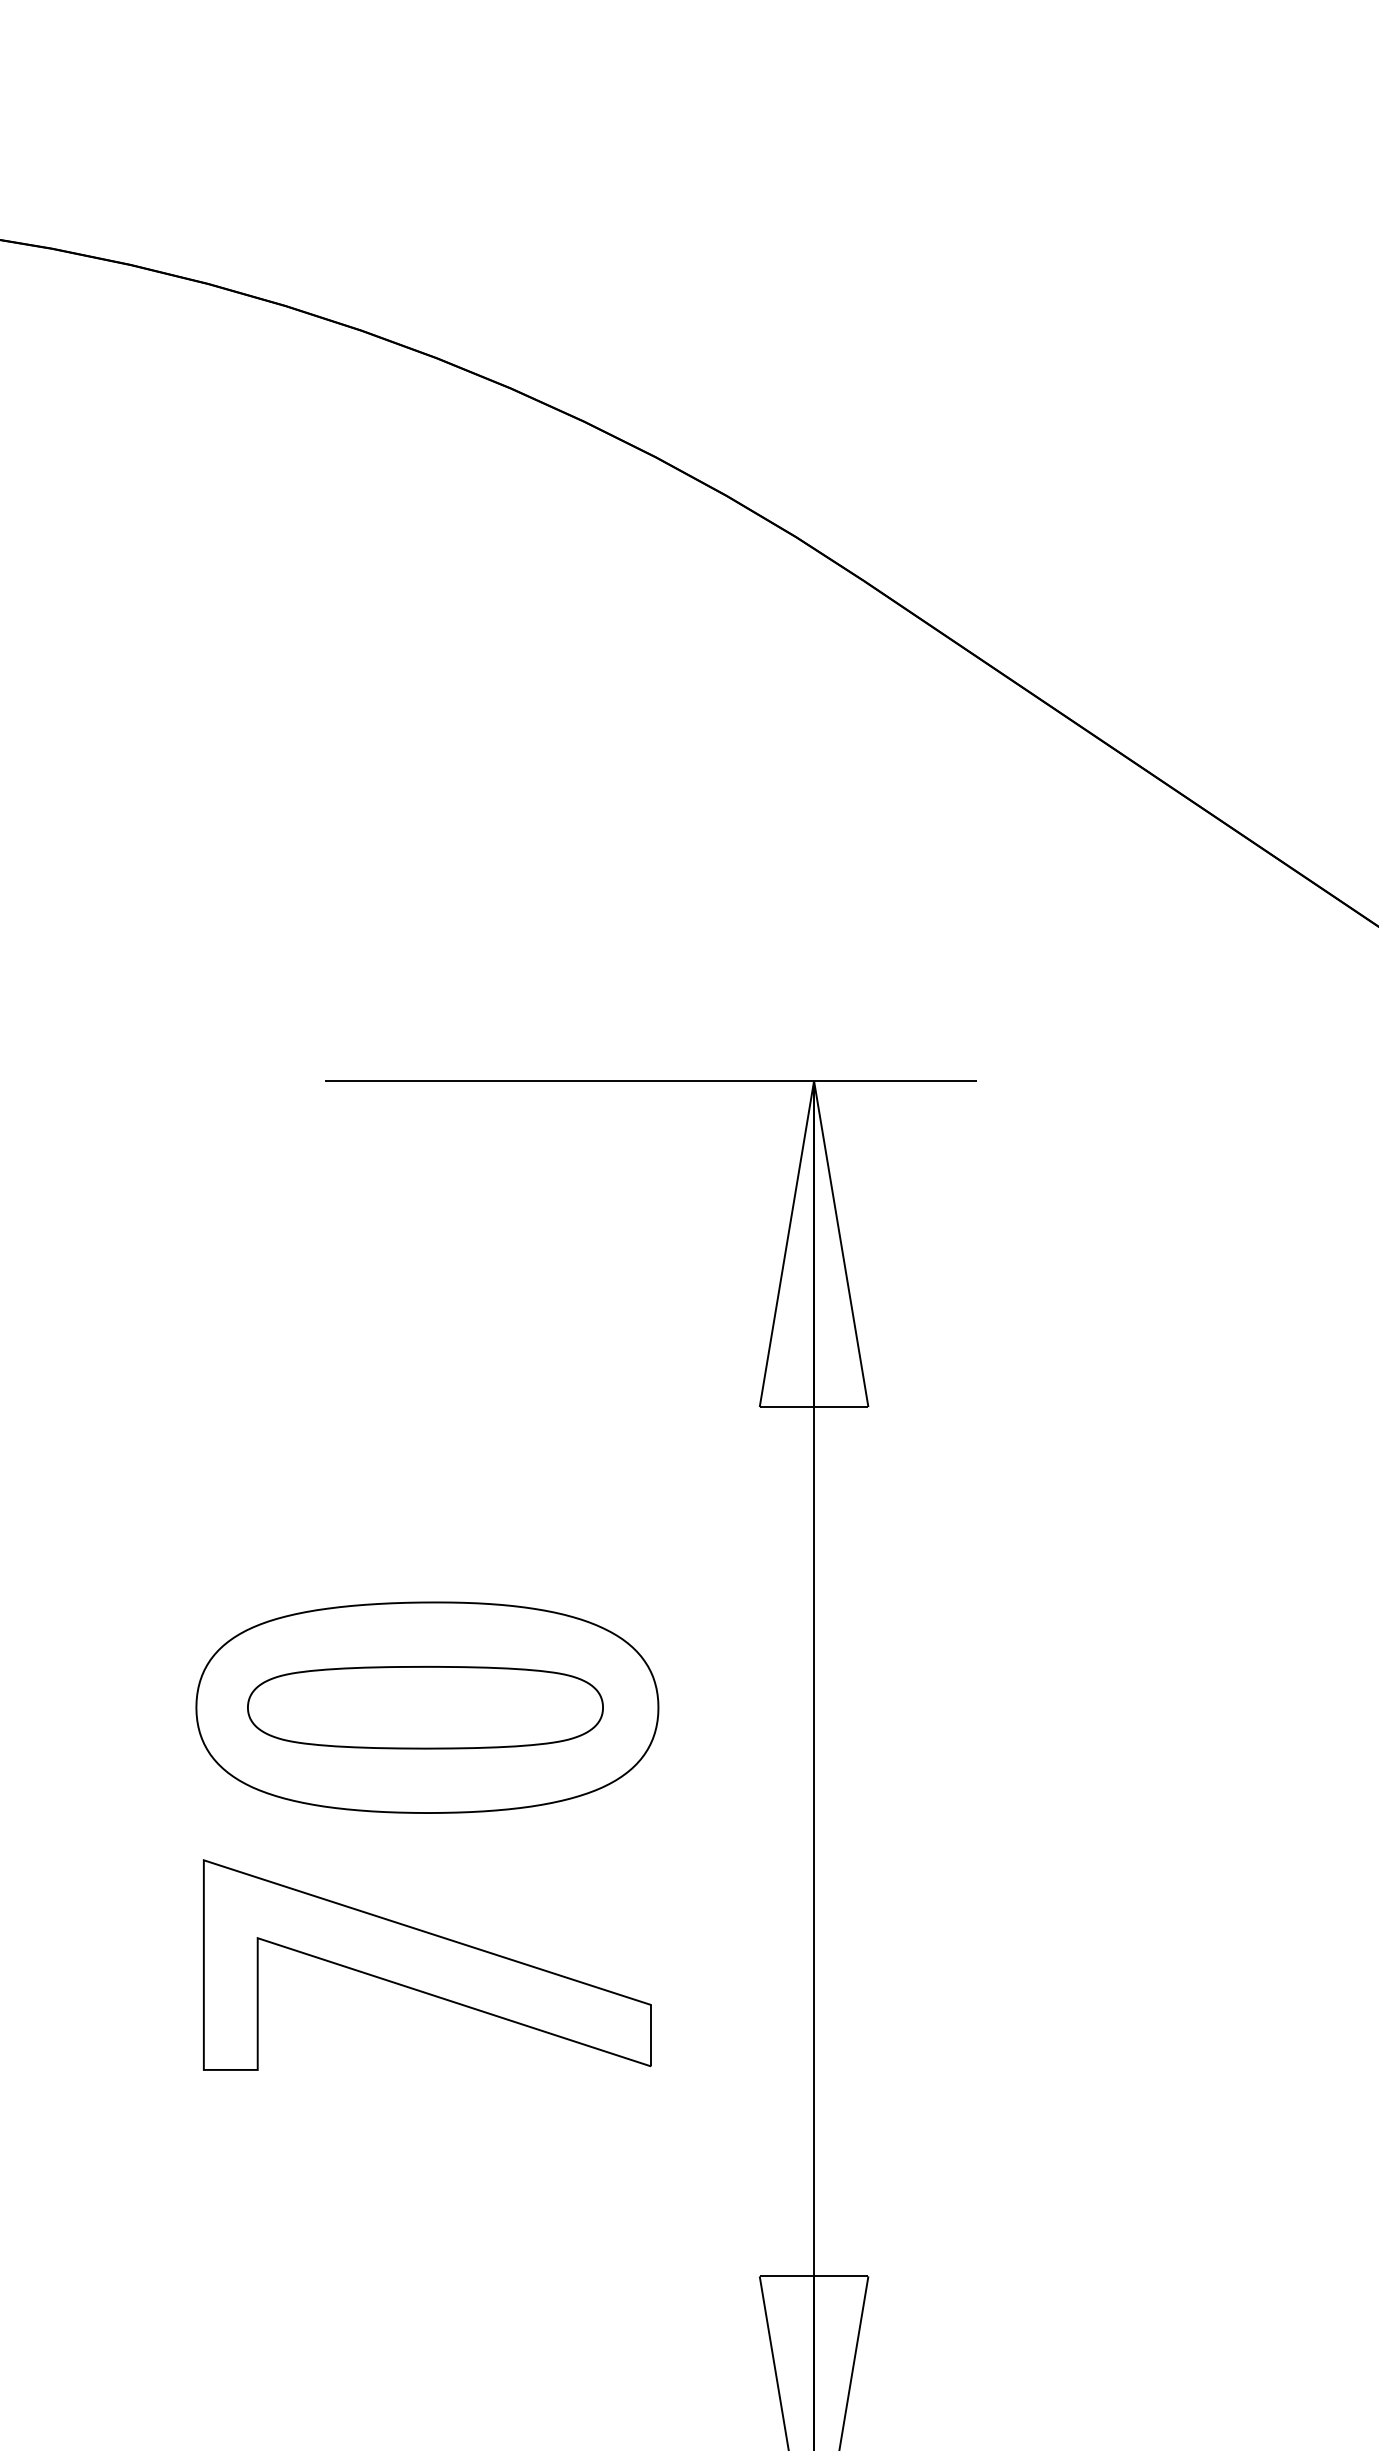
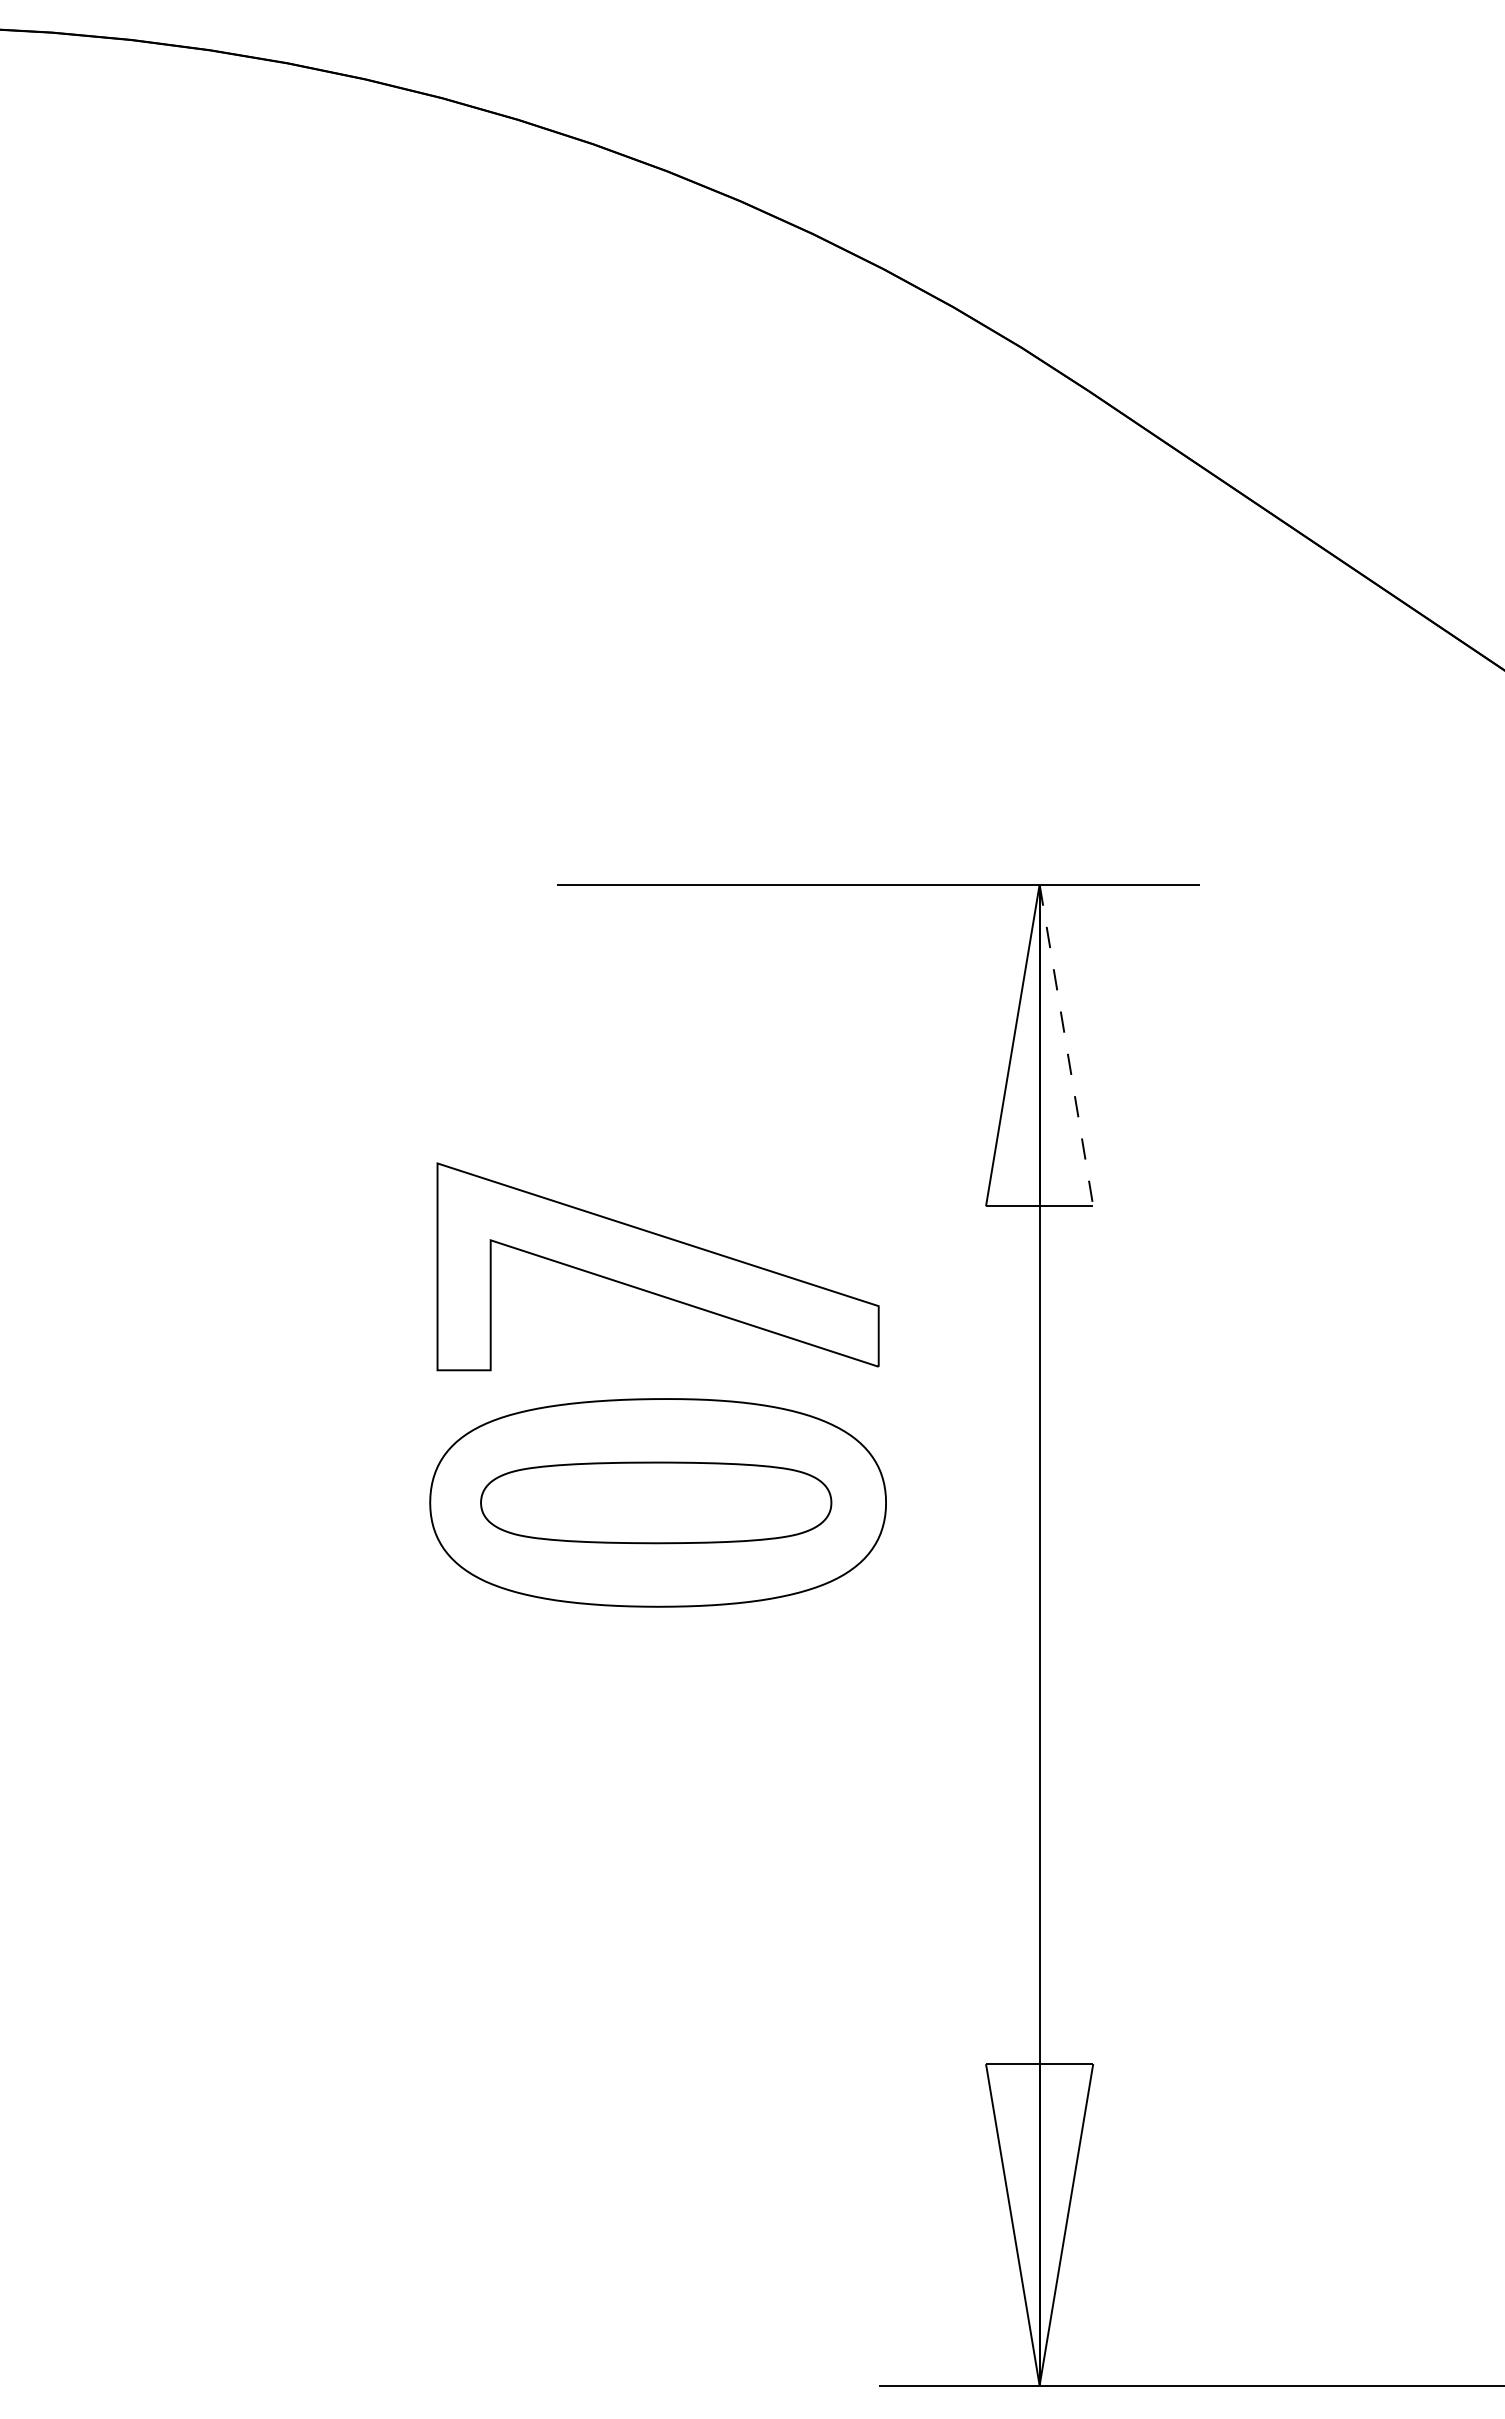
line: (841, 1244) -> (1066, 1045), solid -> dashed
part: (426, 1964) -> (657, 1266), moved

